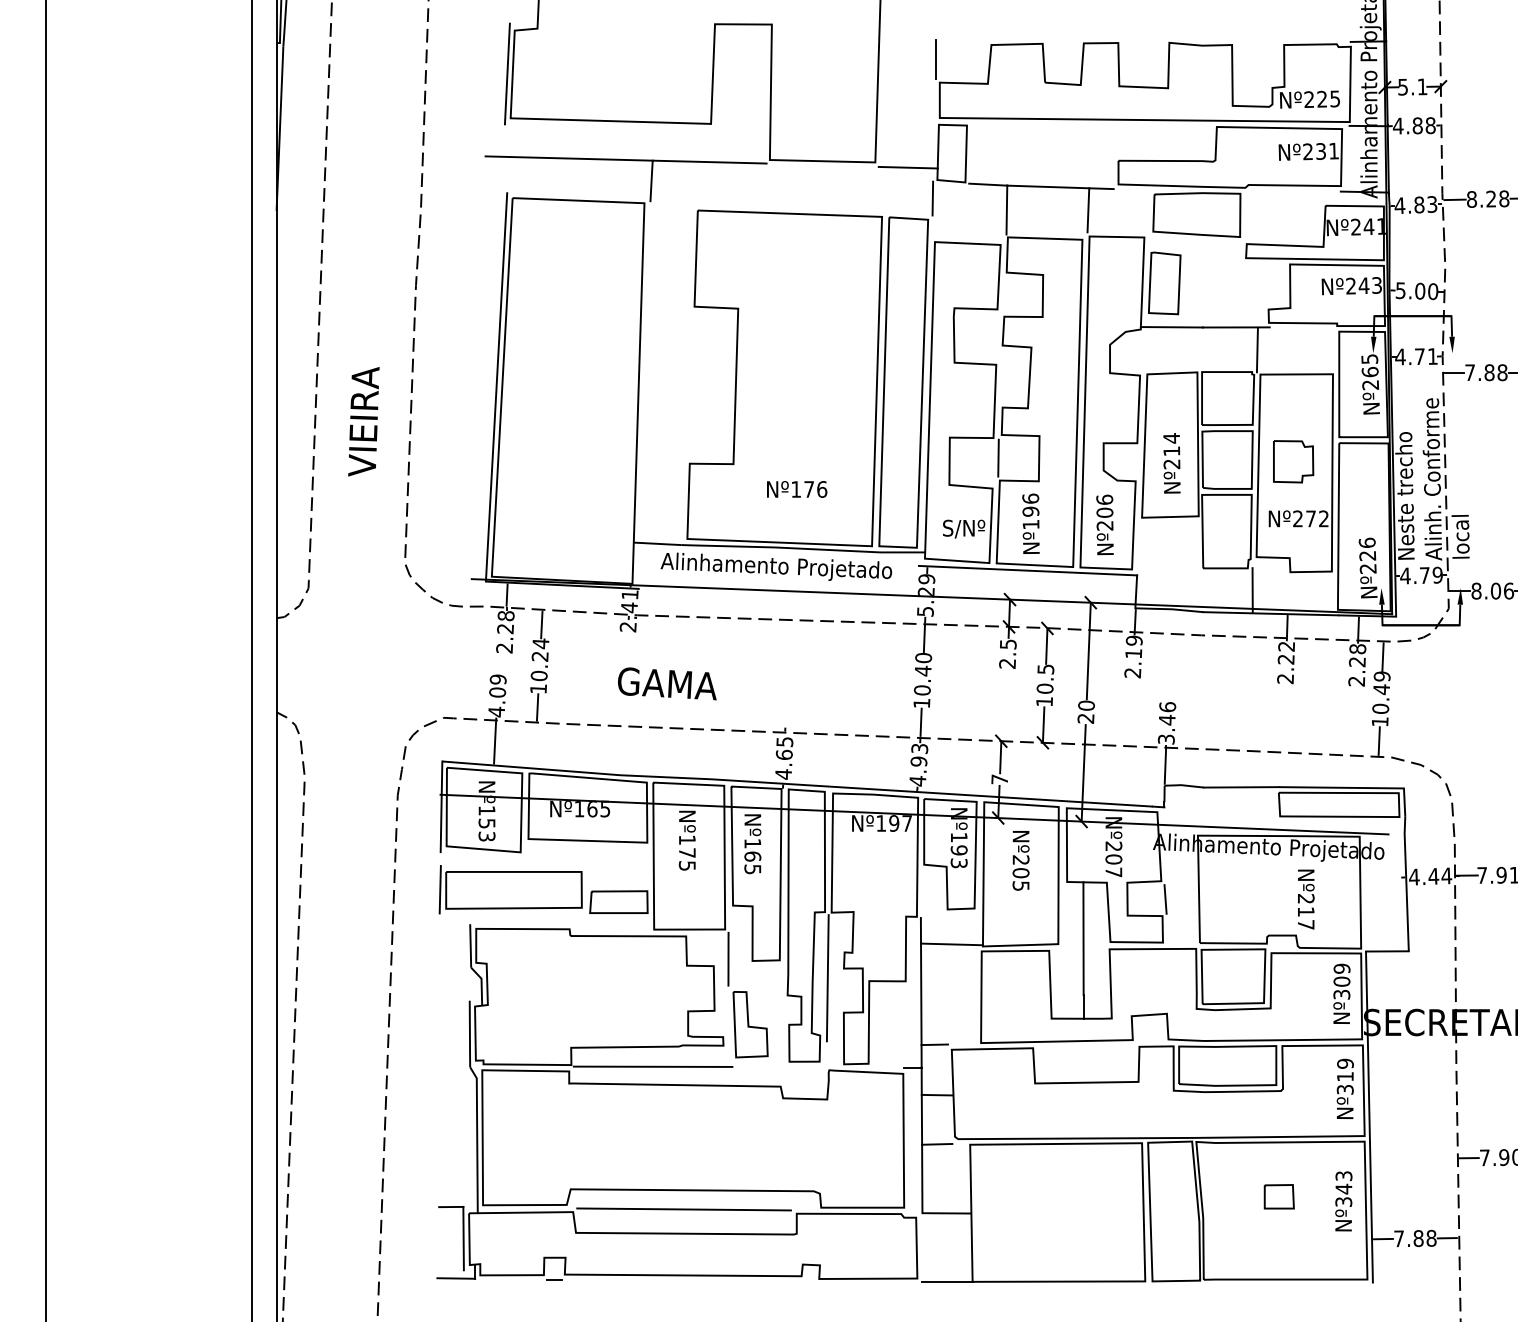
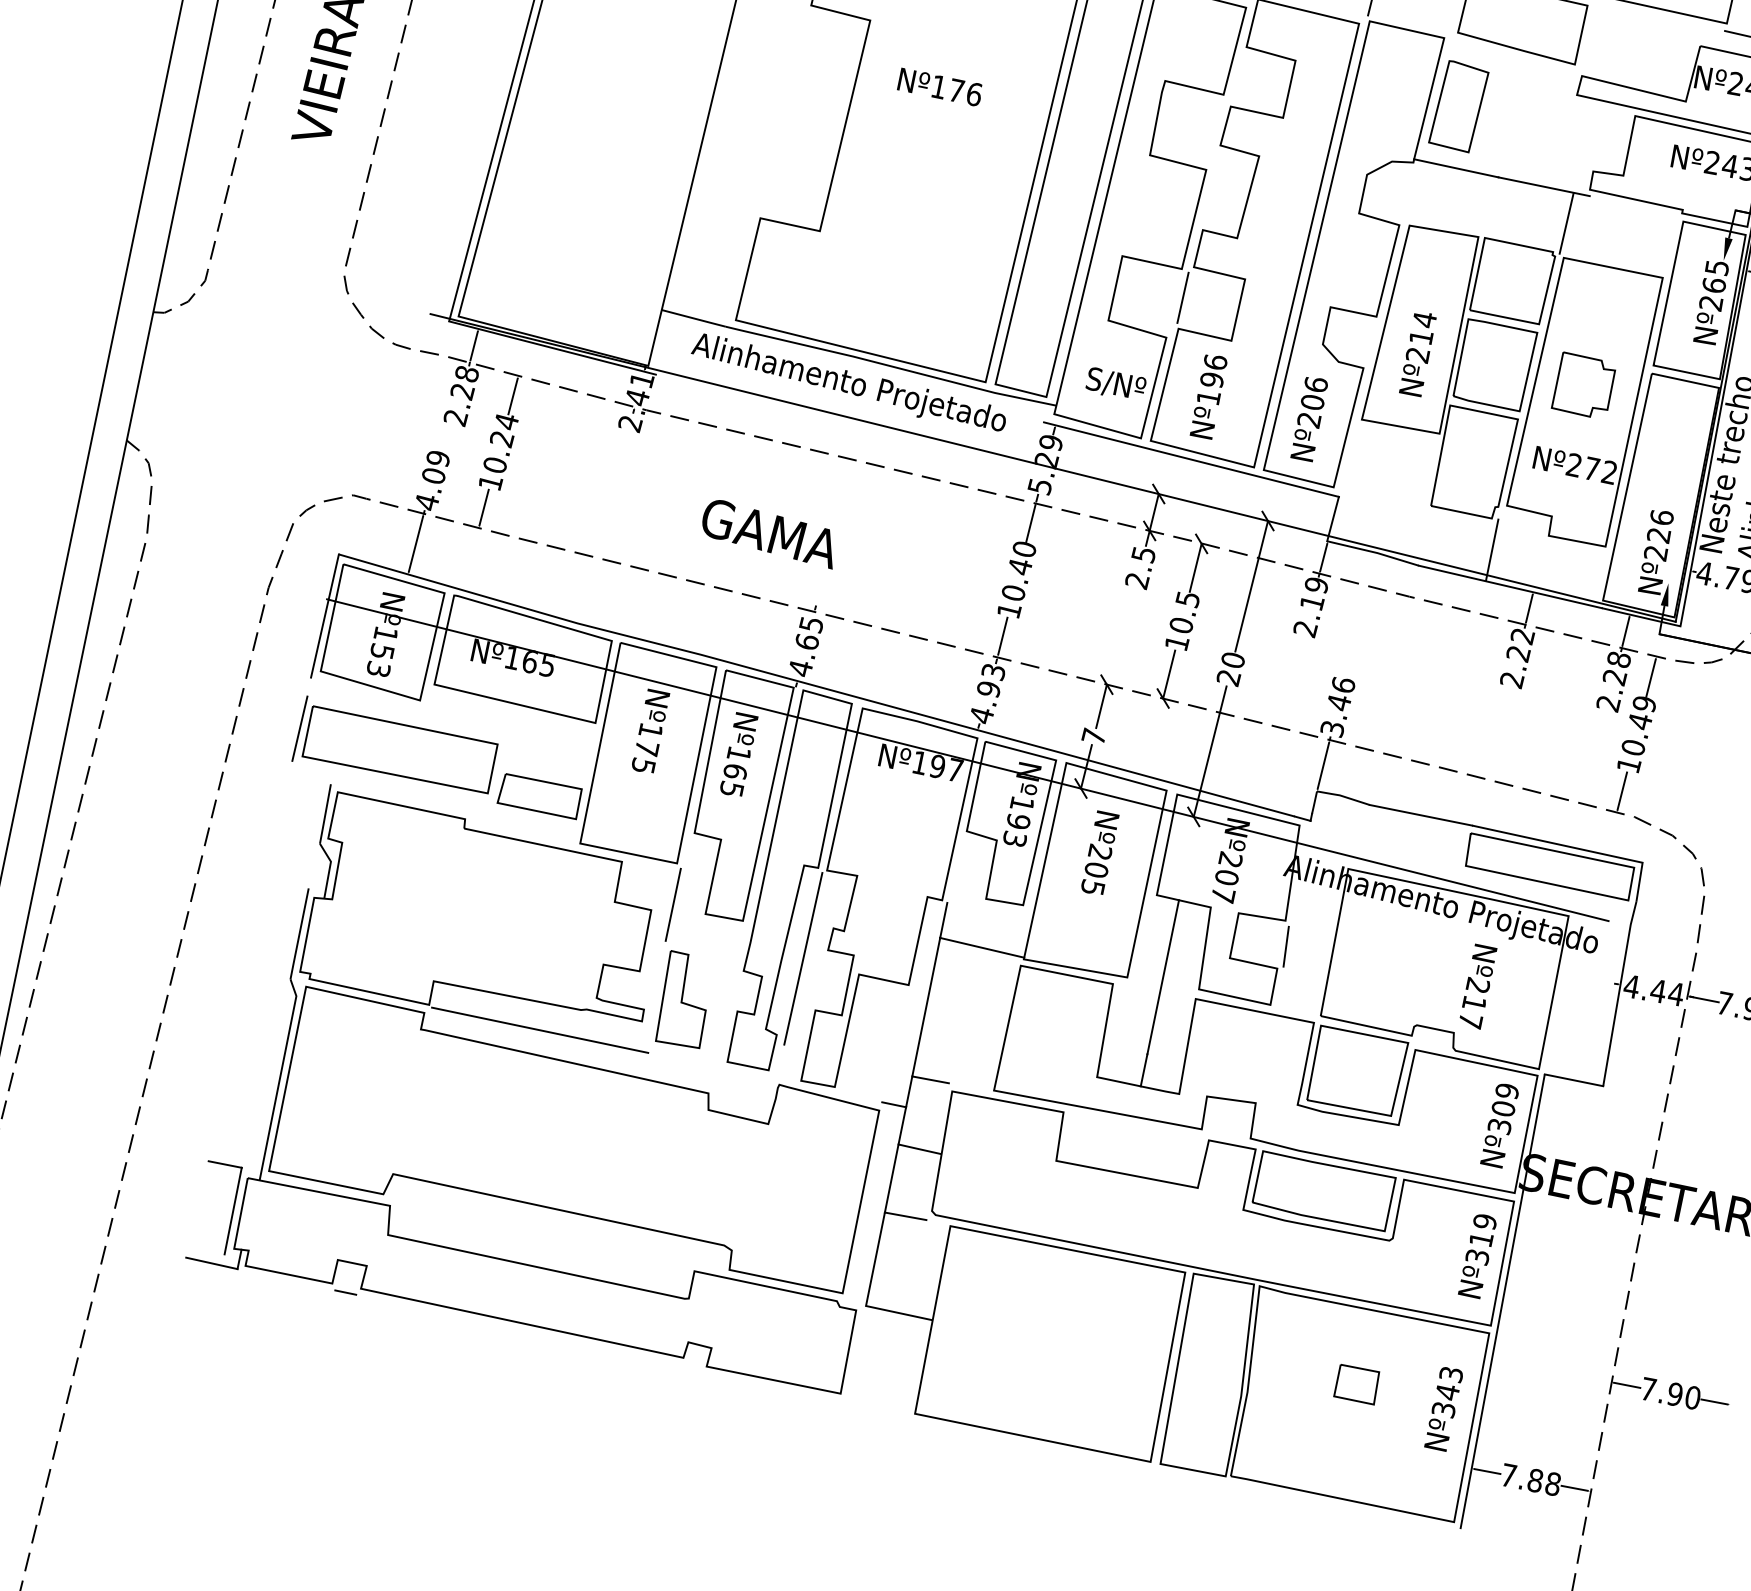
text: (797, 489) -> (940, 87), moved
text: (667, 683) -> (770, 532), moved
line: (683, 1209) -> (541, 1233), removed
line: (946, 1281) -> (879, 1405), removed

